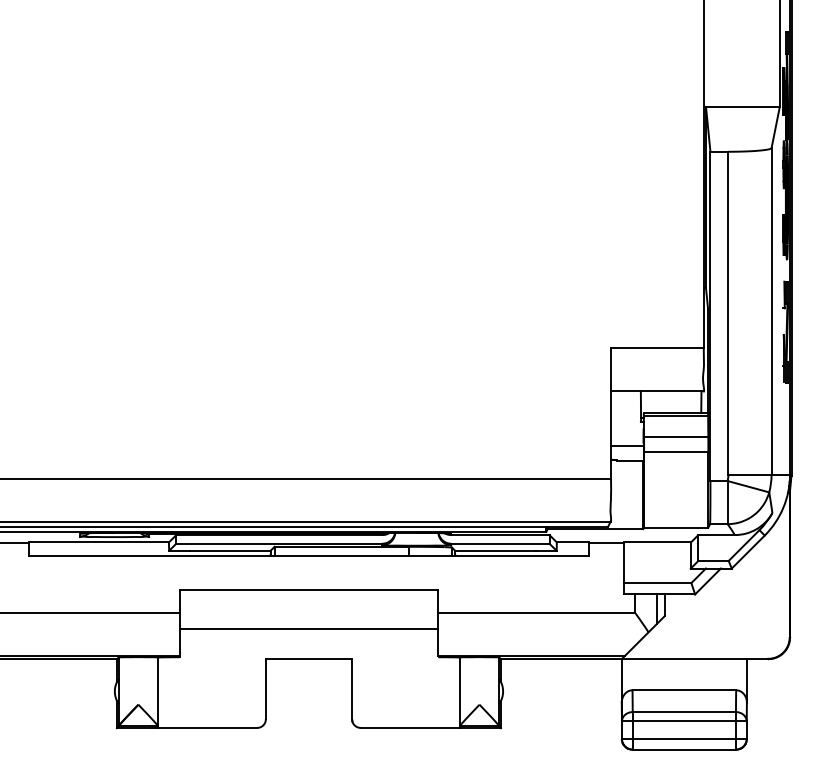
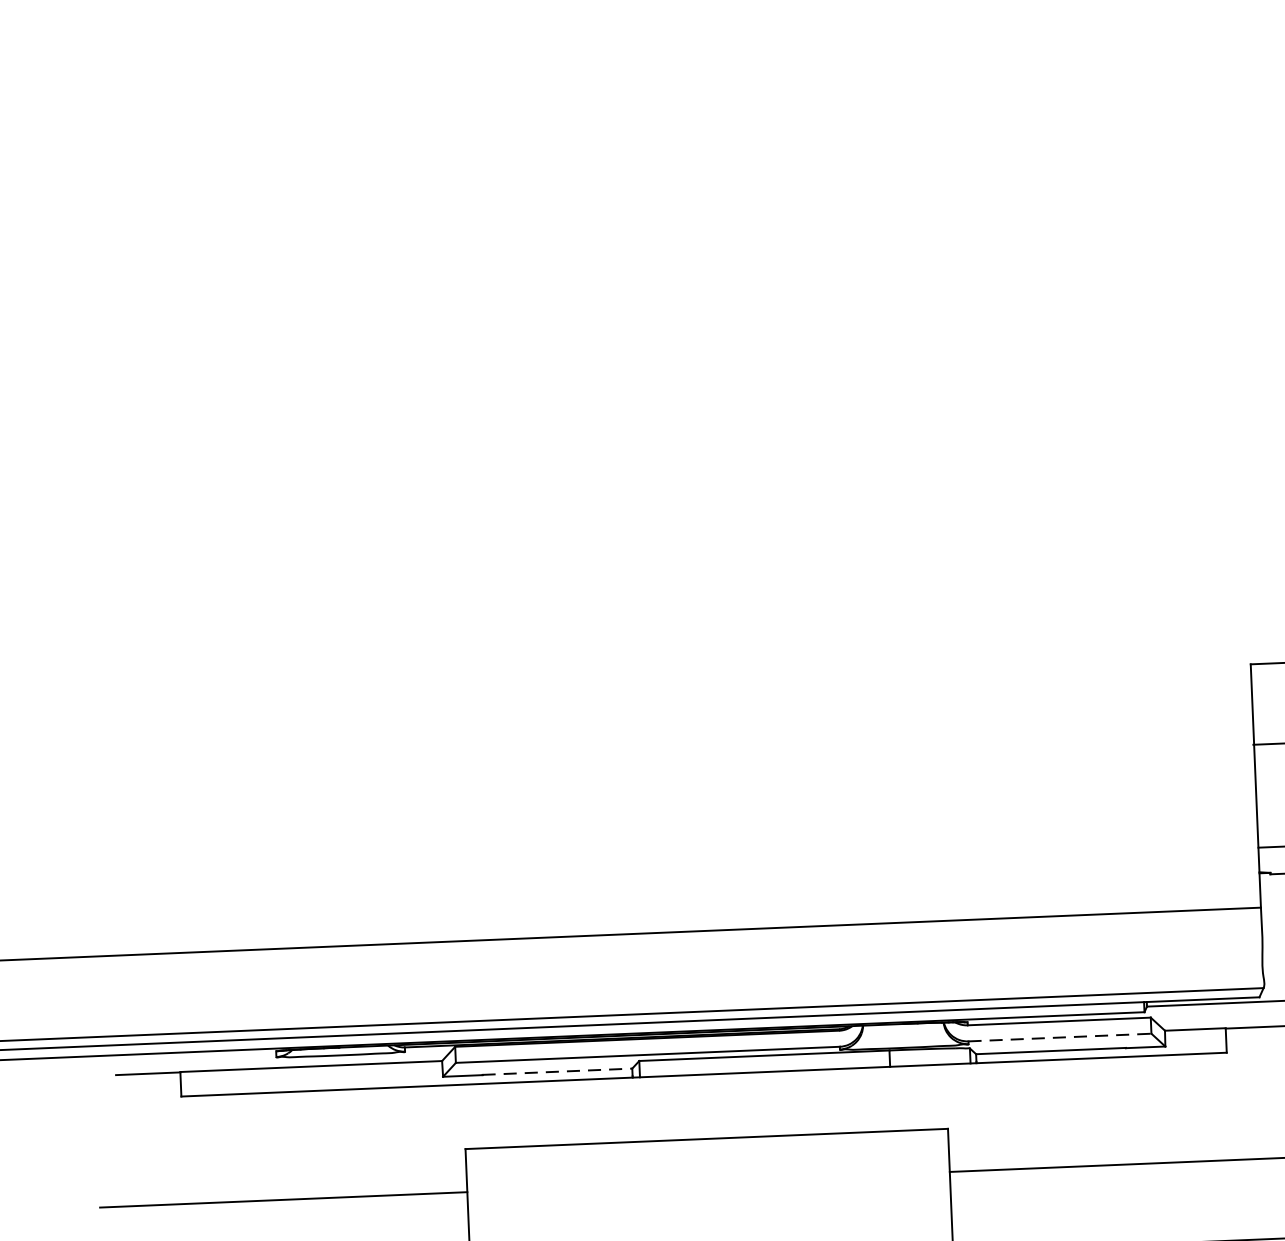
line: (500, 543) -> (1060, 1037), solid -> dashed
line: (231, 550) -> (559, 1071), solid -> dashed
line: (308, 628) -> (708, 1210), removed

